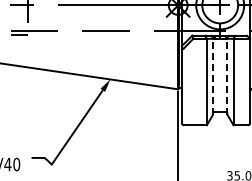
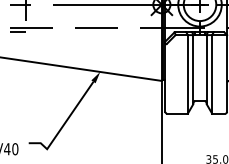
line: (212, 76) -> (193, 69), dashed -> solid
line: (227, 76) -> (206, 69), dashed -> solid

